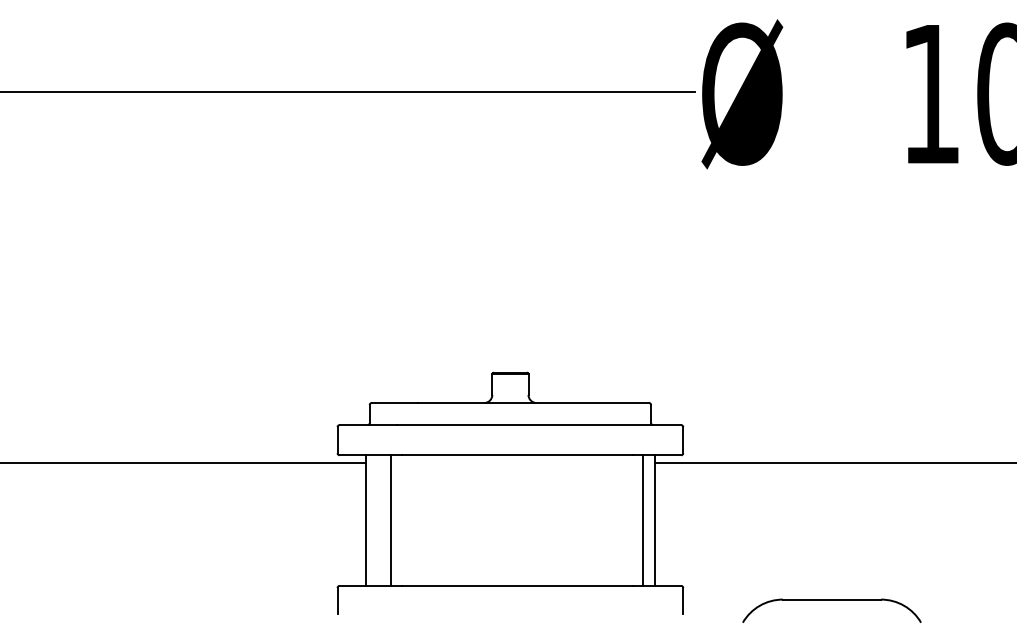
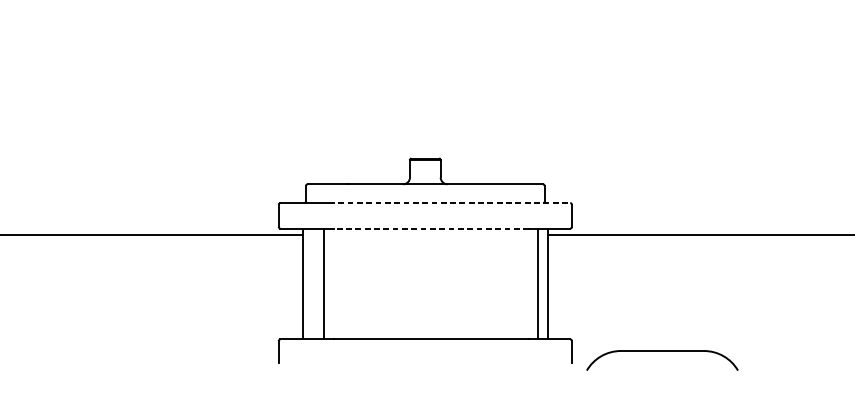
line: (539, 425) -> (450, 203), solid -> dashed
line: (517, 455) -> (431, 228), solid -> dashed
part: (831, 600) -> (662, 351), moved

